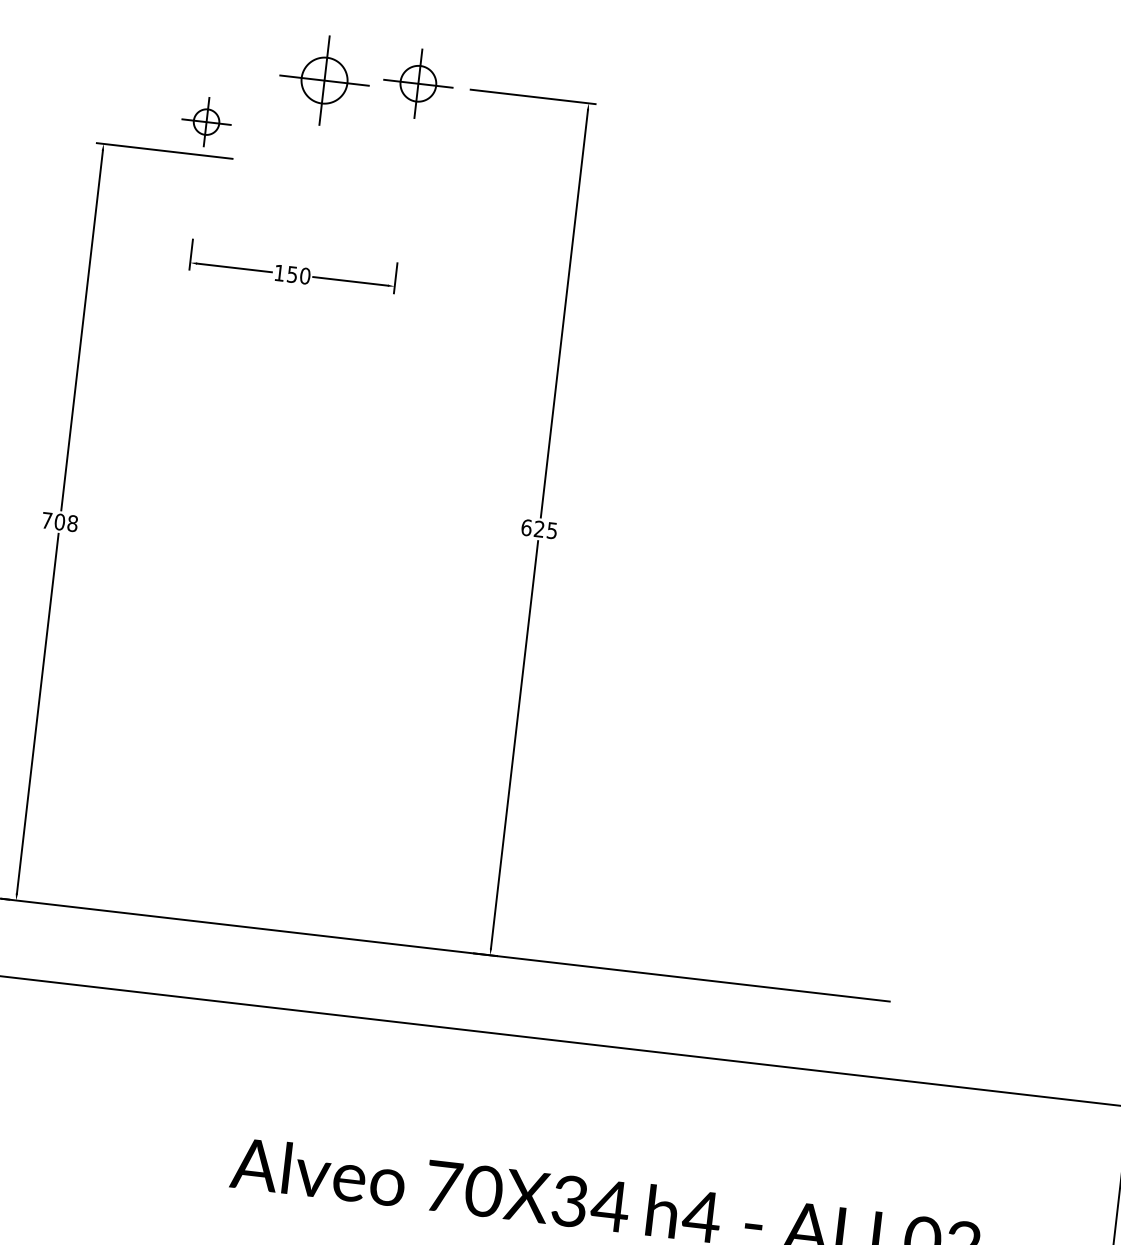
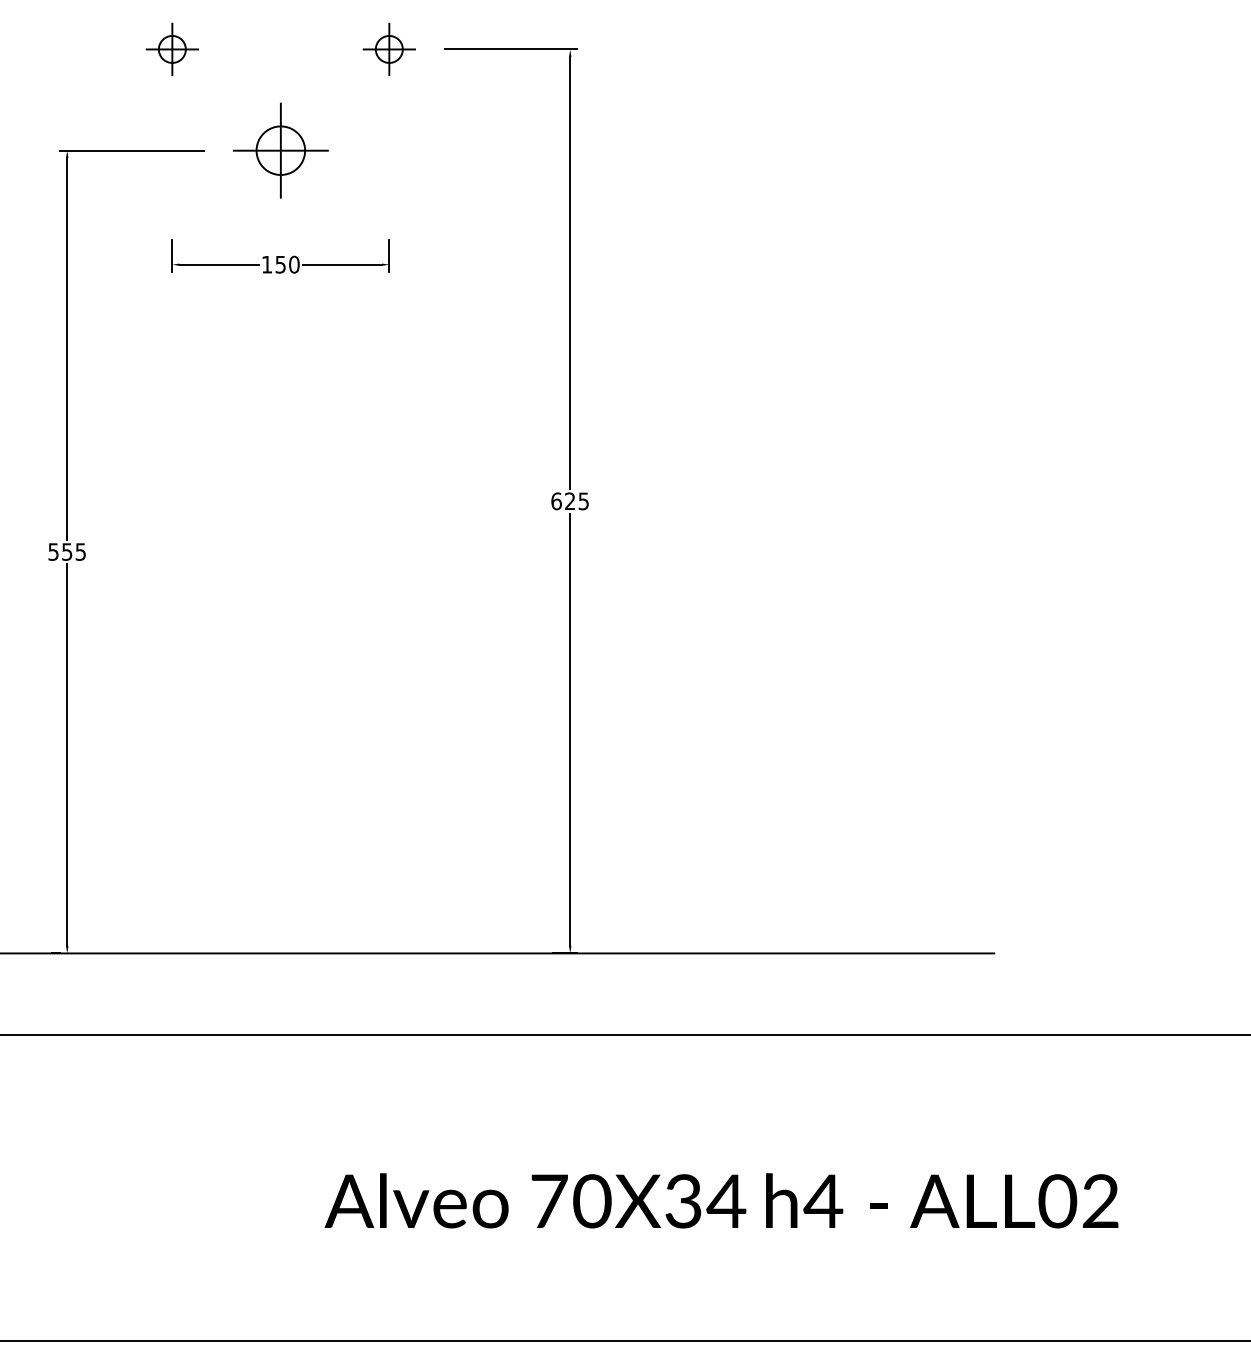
part: (324, 80) -> (280, 150), moved
part: (417, 82) -> (388, 48), size x0.71
part: (205, 121) -> (171, 48), moved
text: (60, 521) -> (67, 551), 708 -> 555

